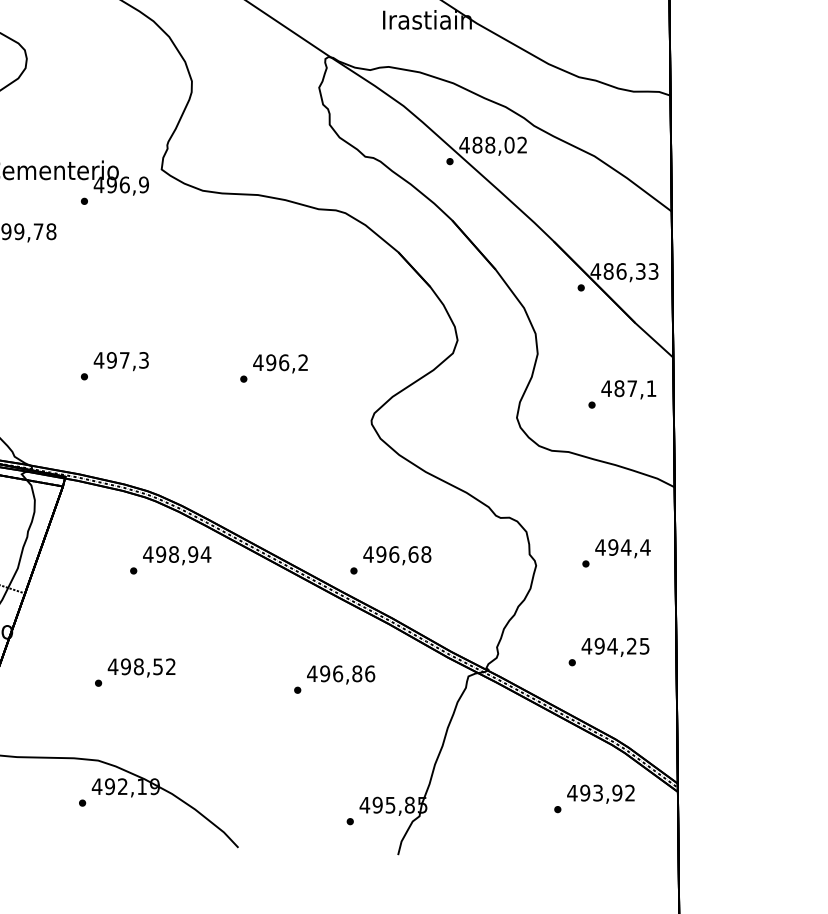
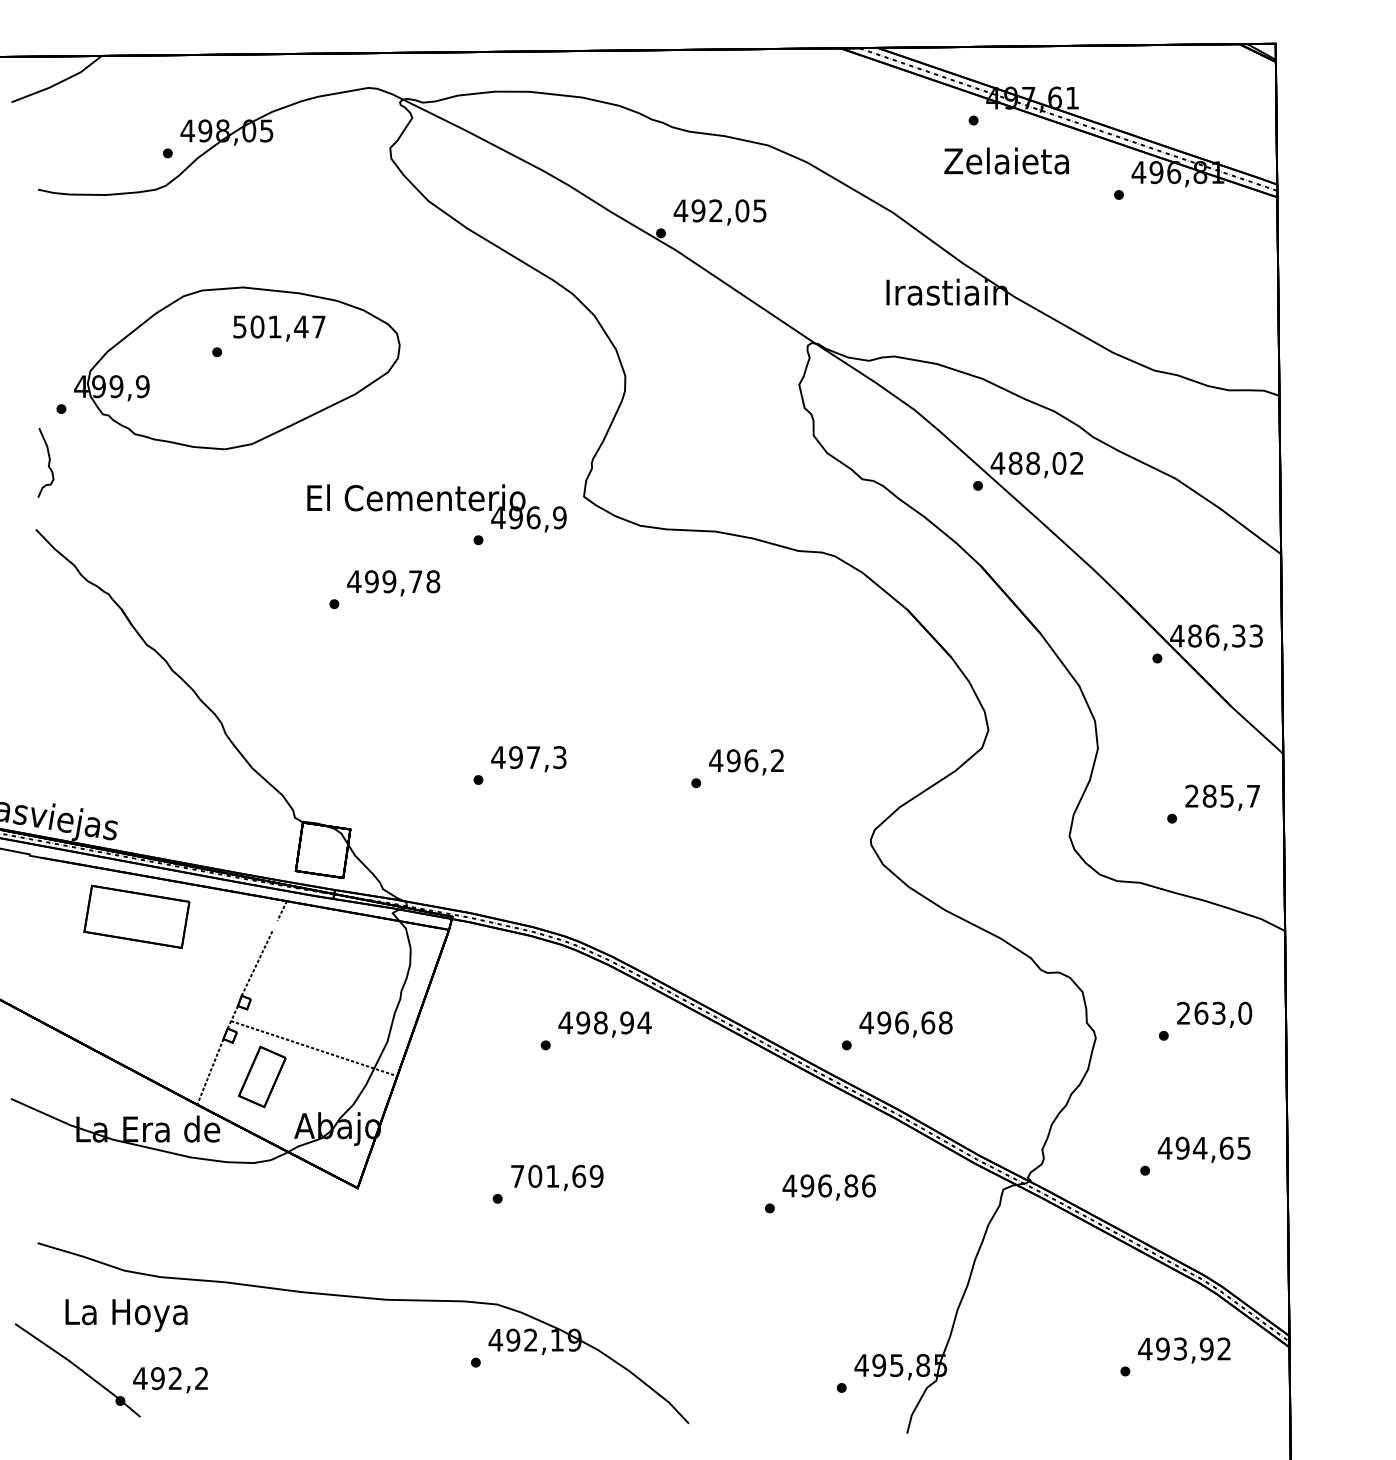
text: (628, 388) -> (1221, 795), 487,1 -> 285,7
text: (623, 546) -> (1214, 1012), 494,4 -> 263,0
text: (631, 645) -> (1226, 1147), 494,25 -> 494,65
text: (141, 666) -> (556, 1175), 498,52 -> 701,69

